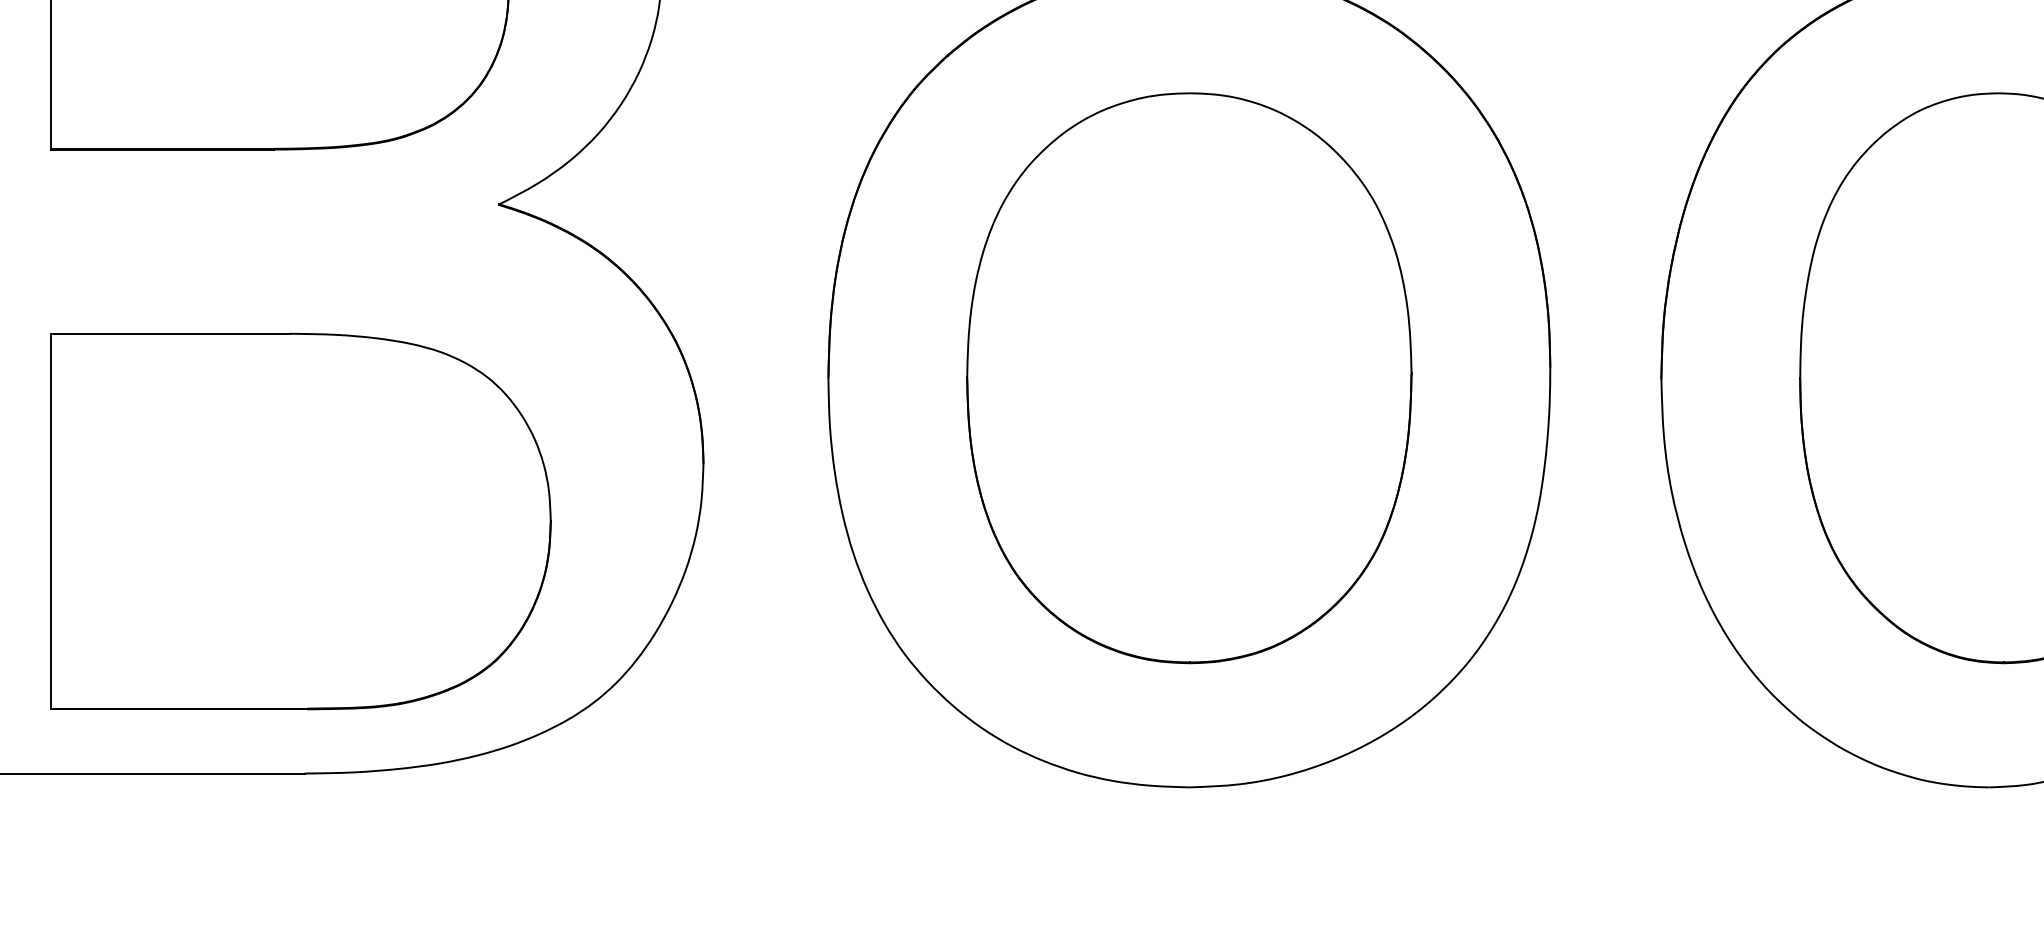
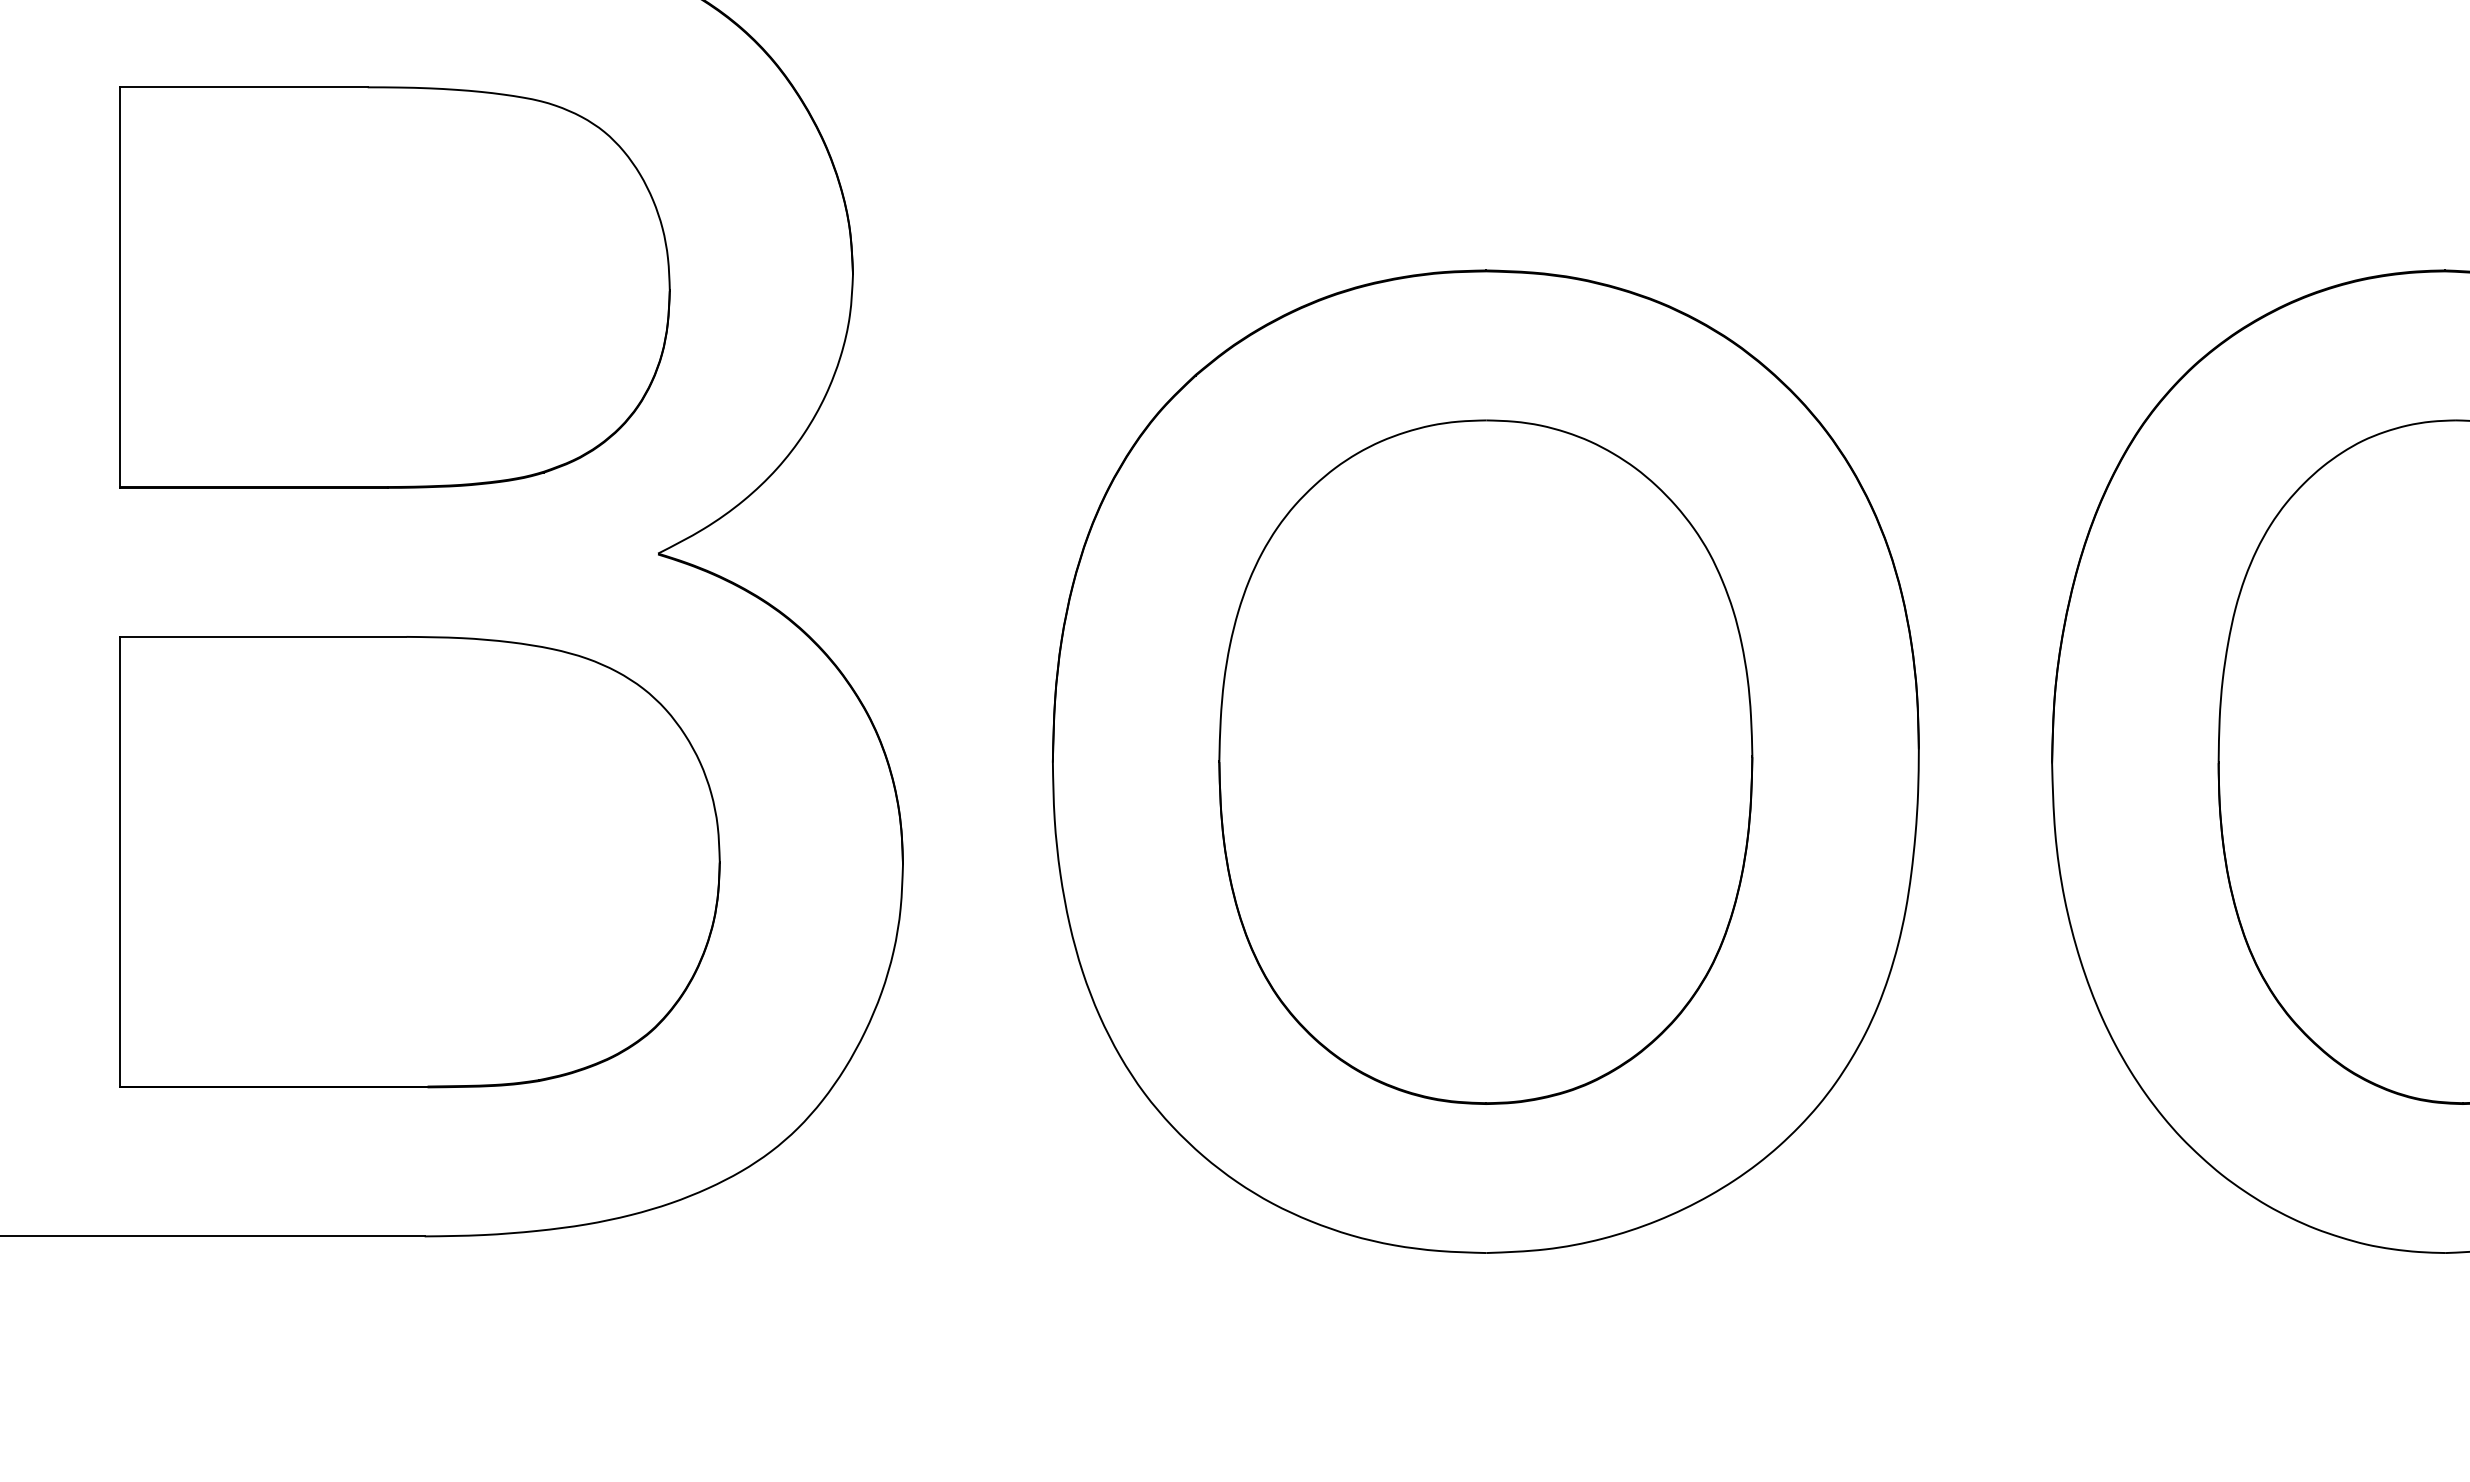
part: (300, 521) -> (419, 862), moved

